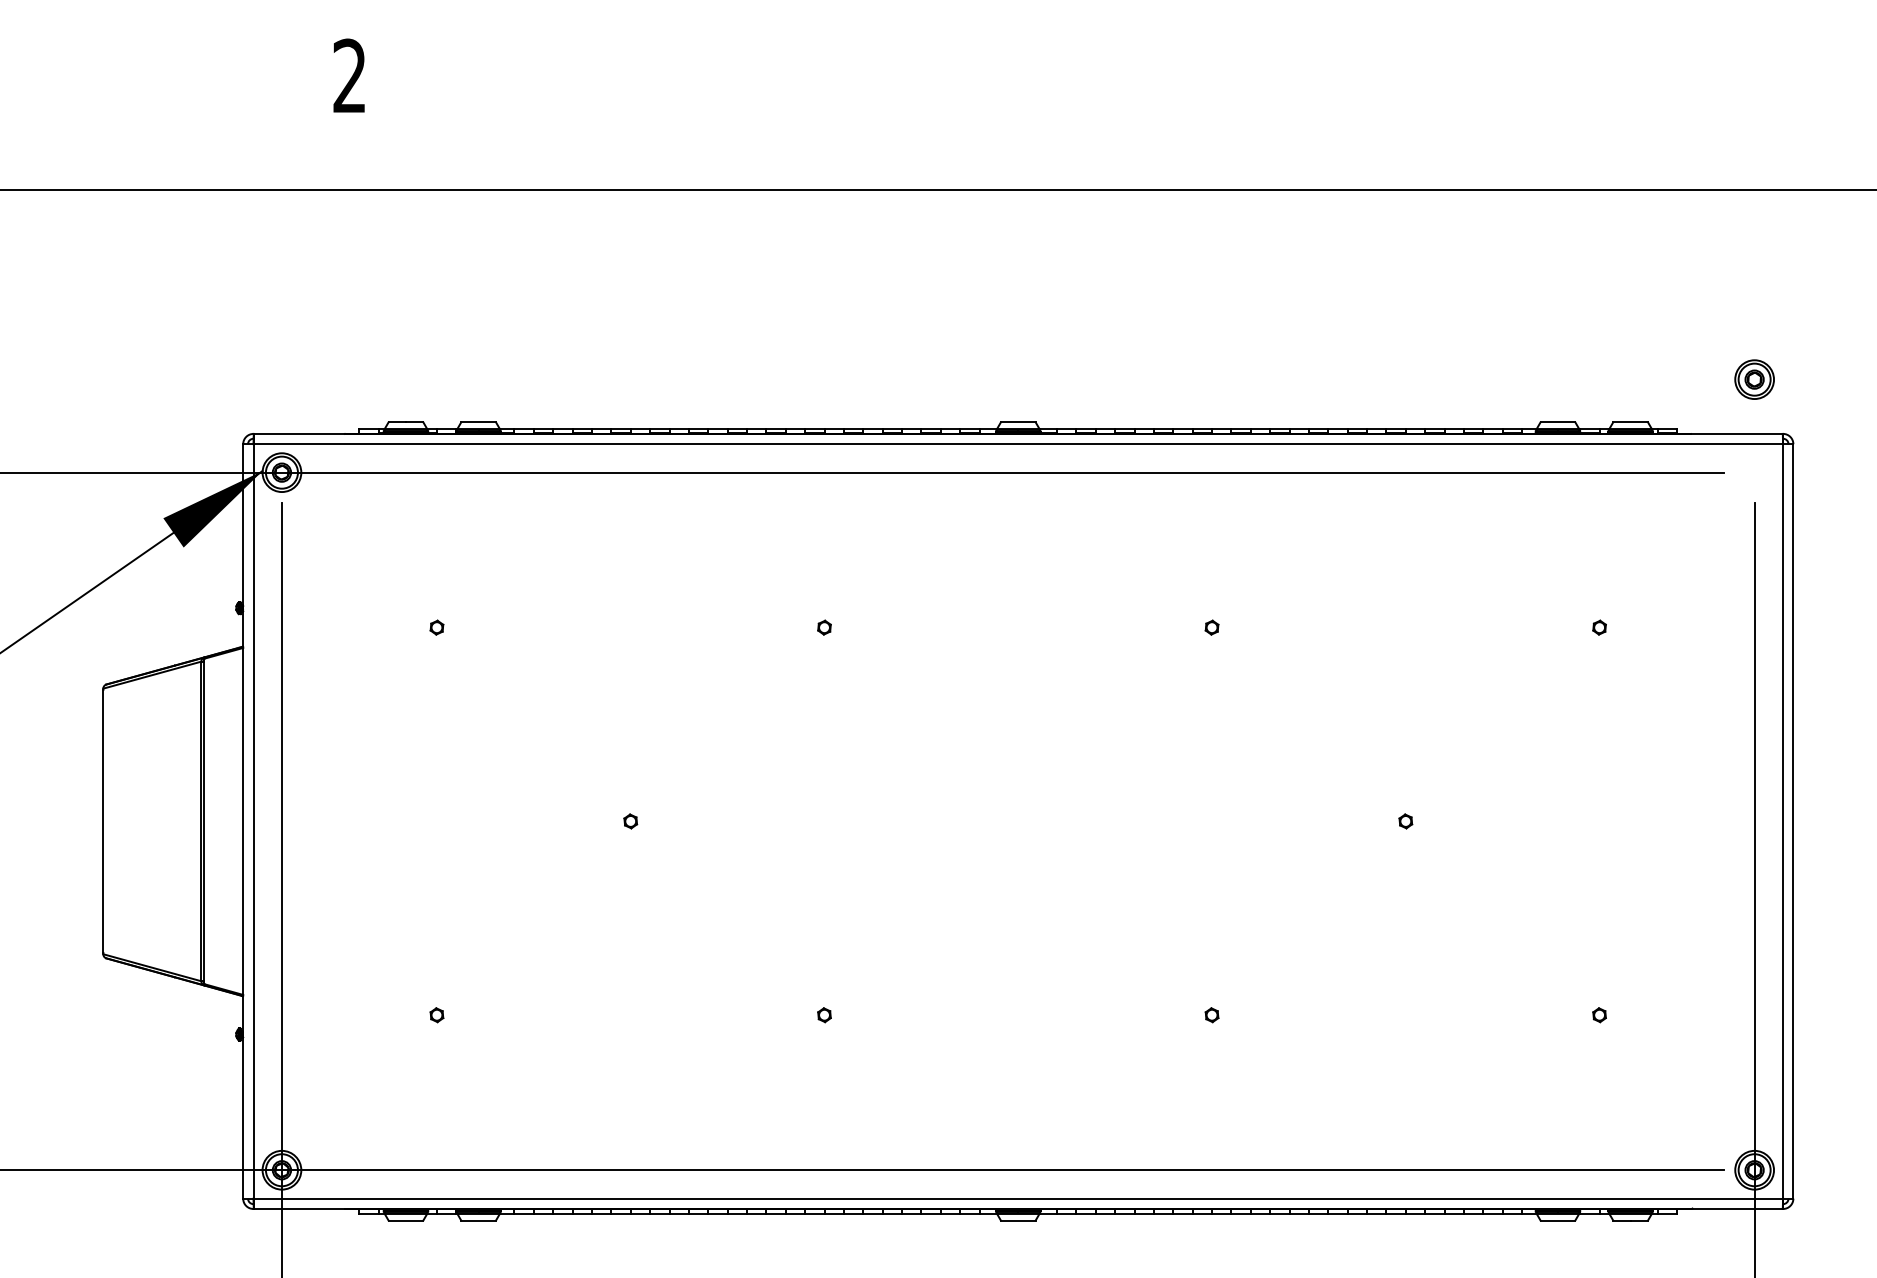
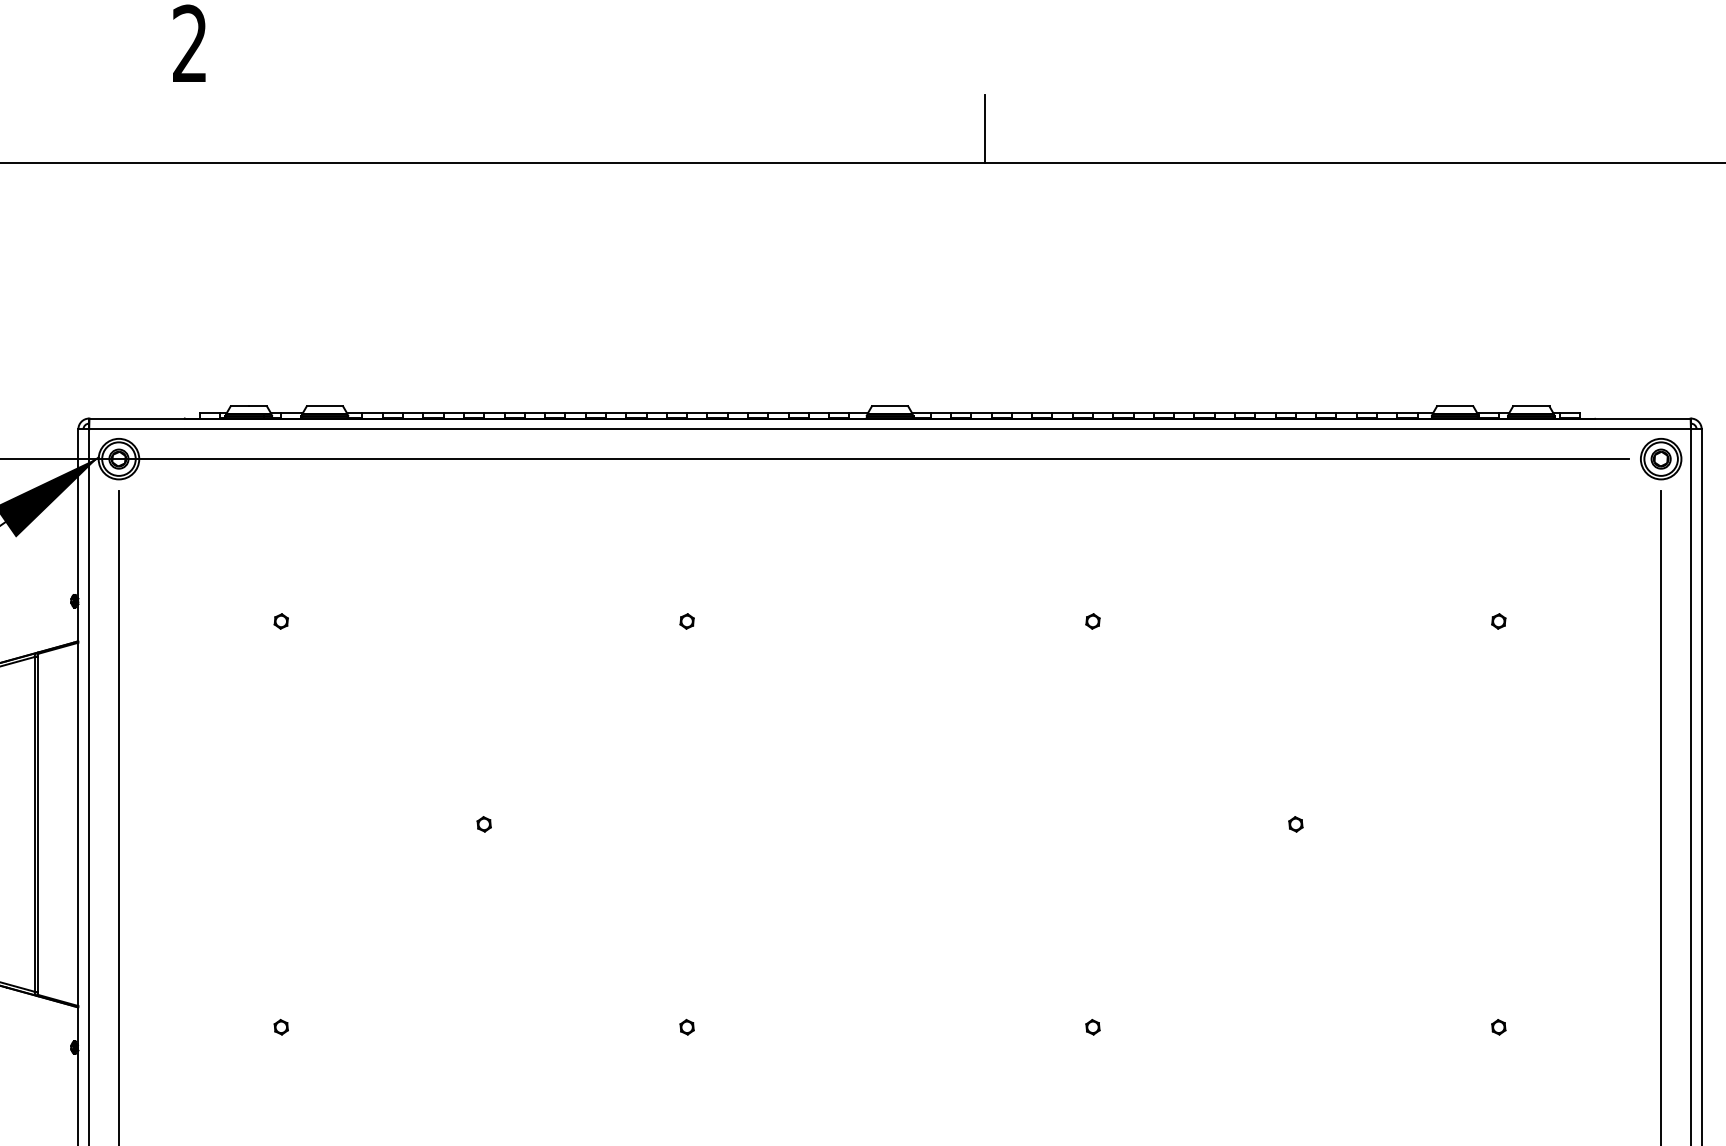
line: (1108, 157) -> (984, 129), added
part: (1754, 379) -> (1661, 458), moved

